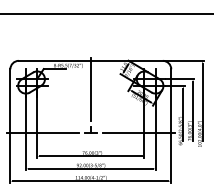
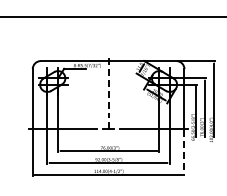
line: (90, 89) -> (108, 88), solid -> dashed
line: (171, 158) -> (184, 153), solid -> dashed

